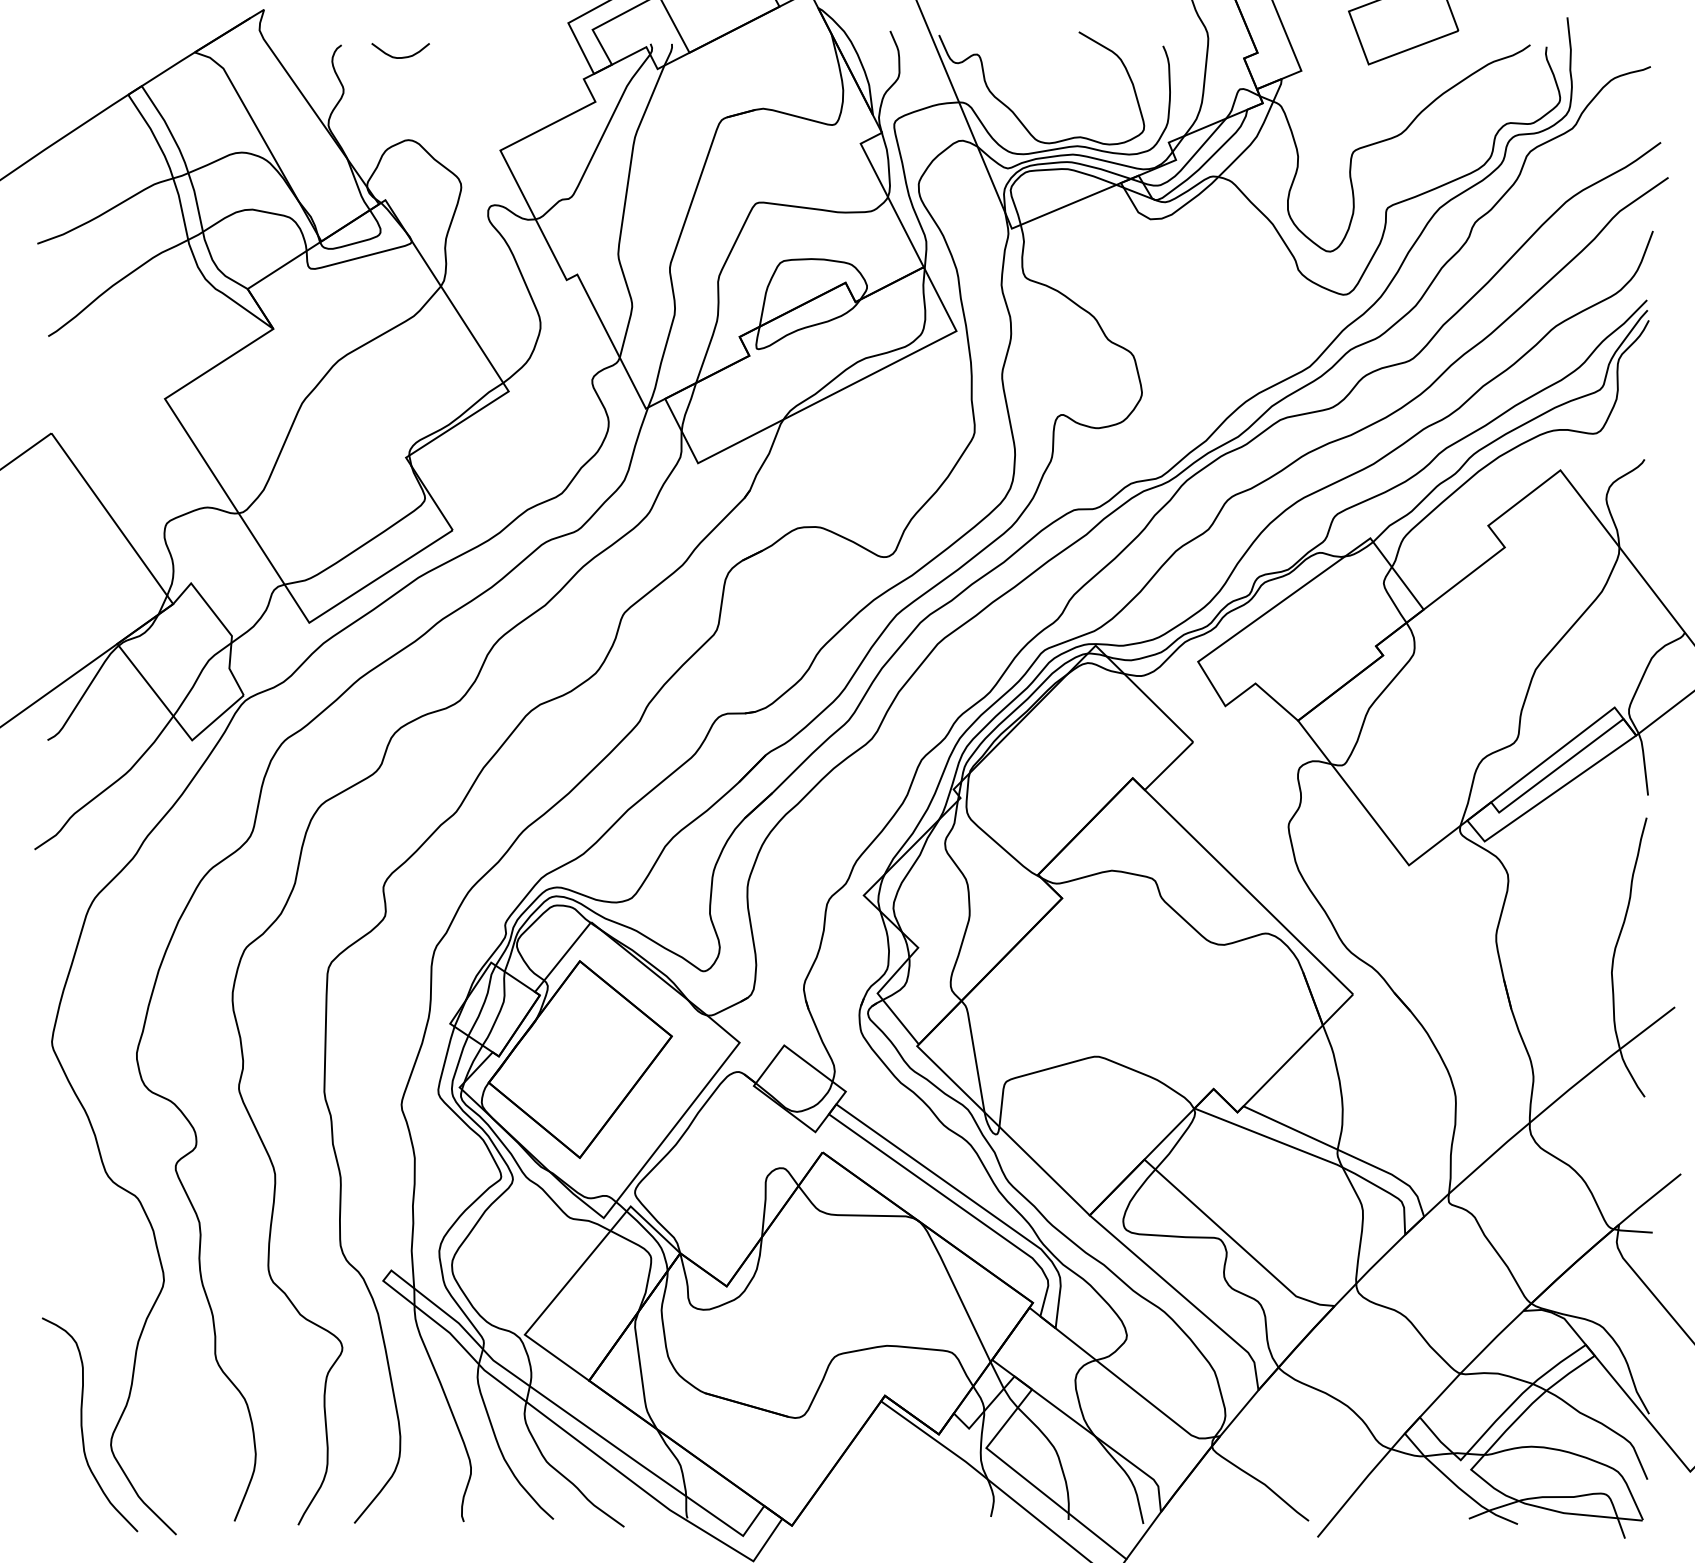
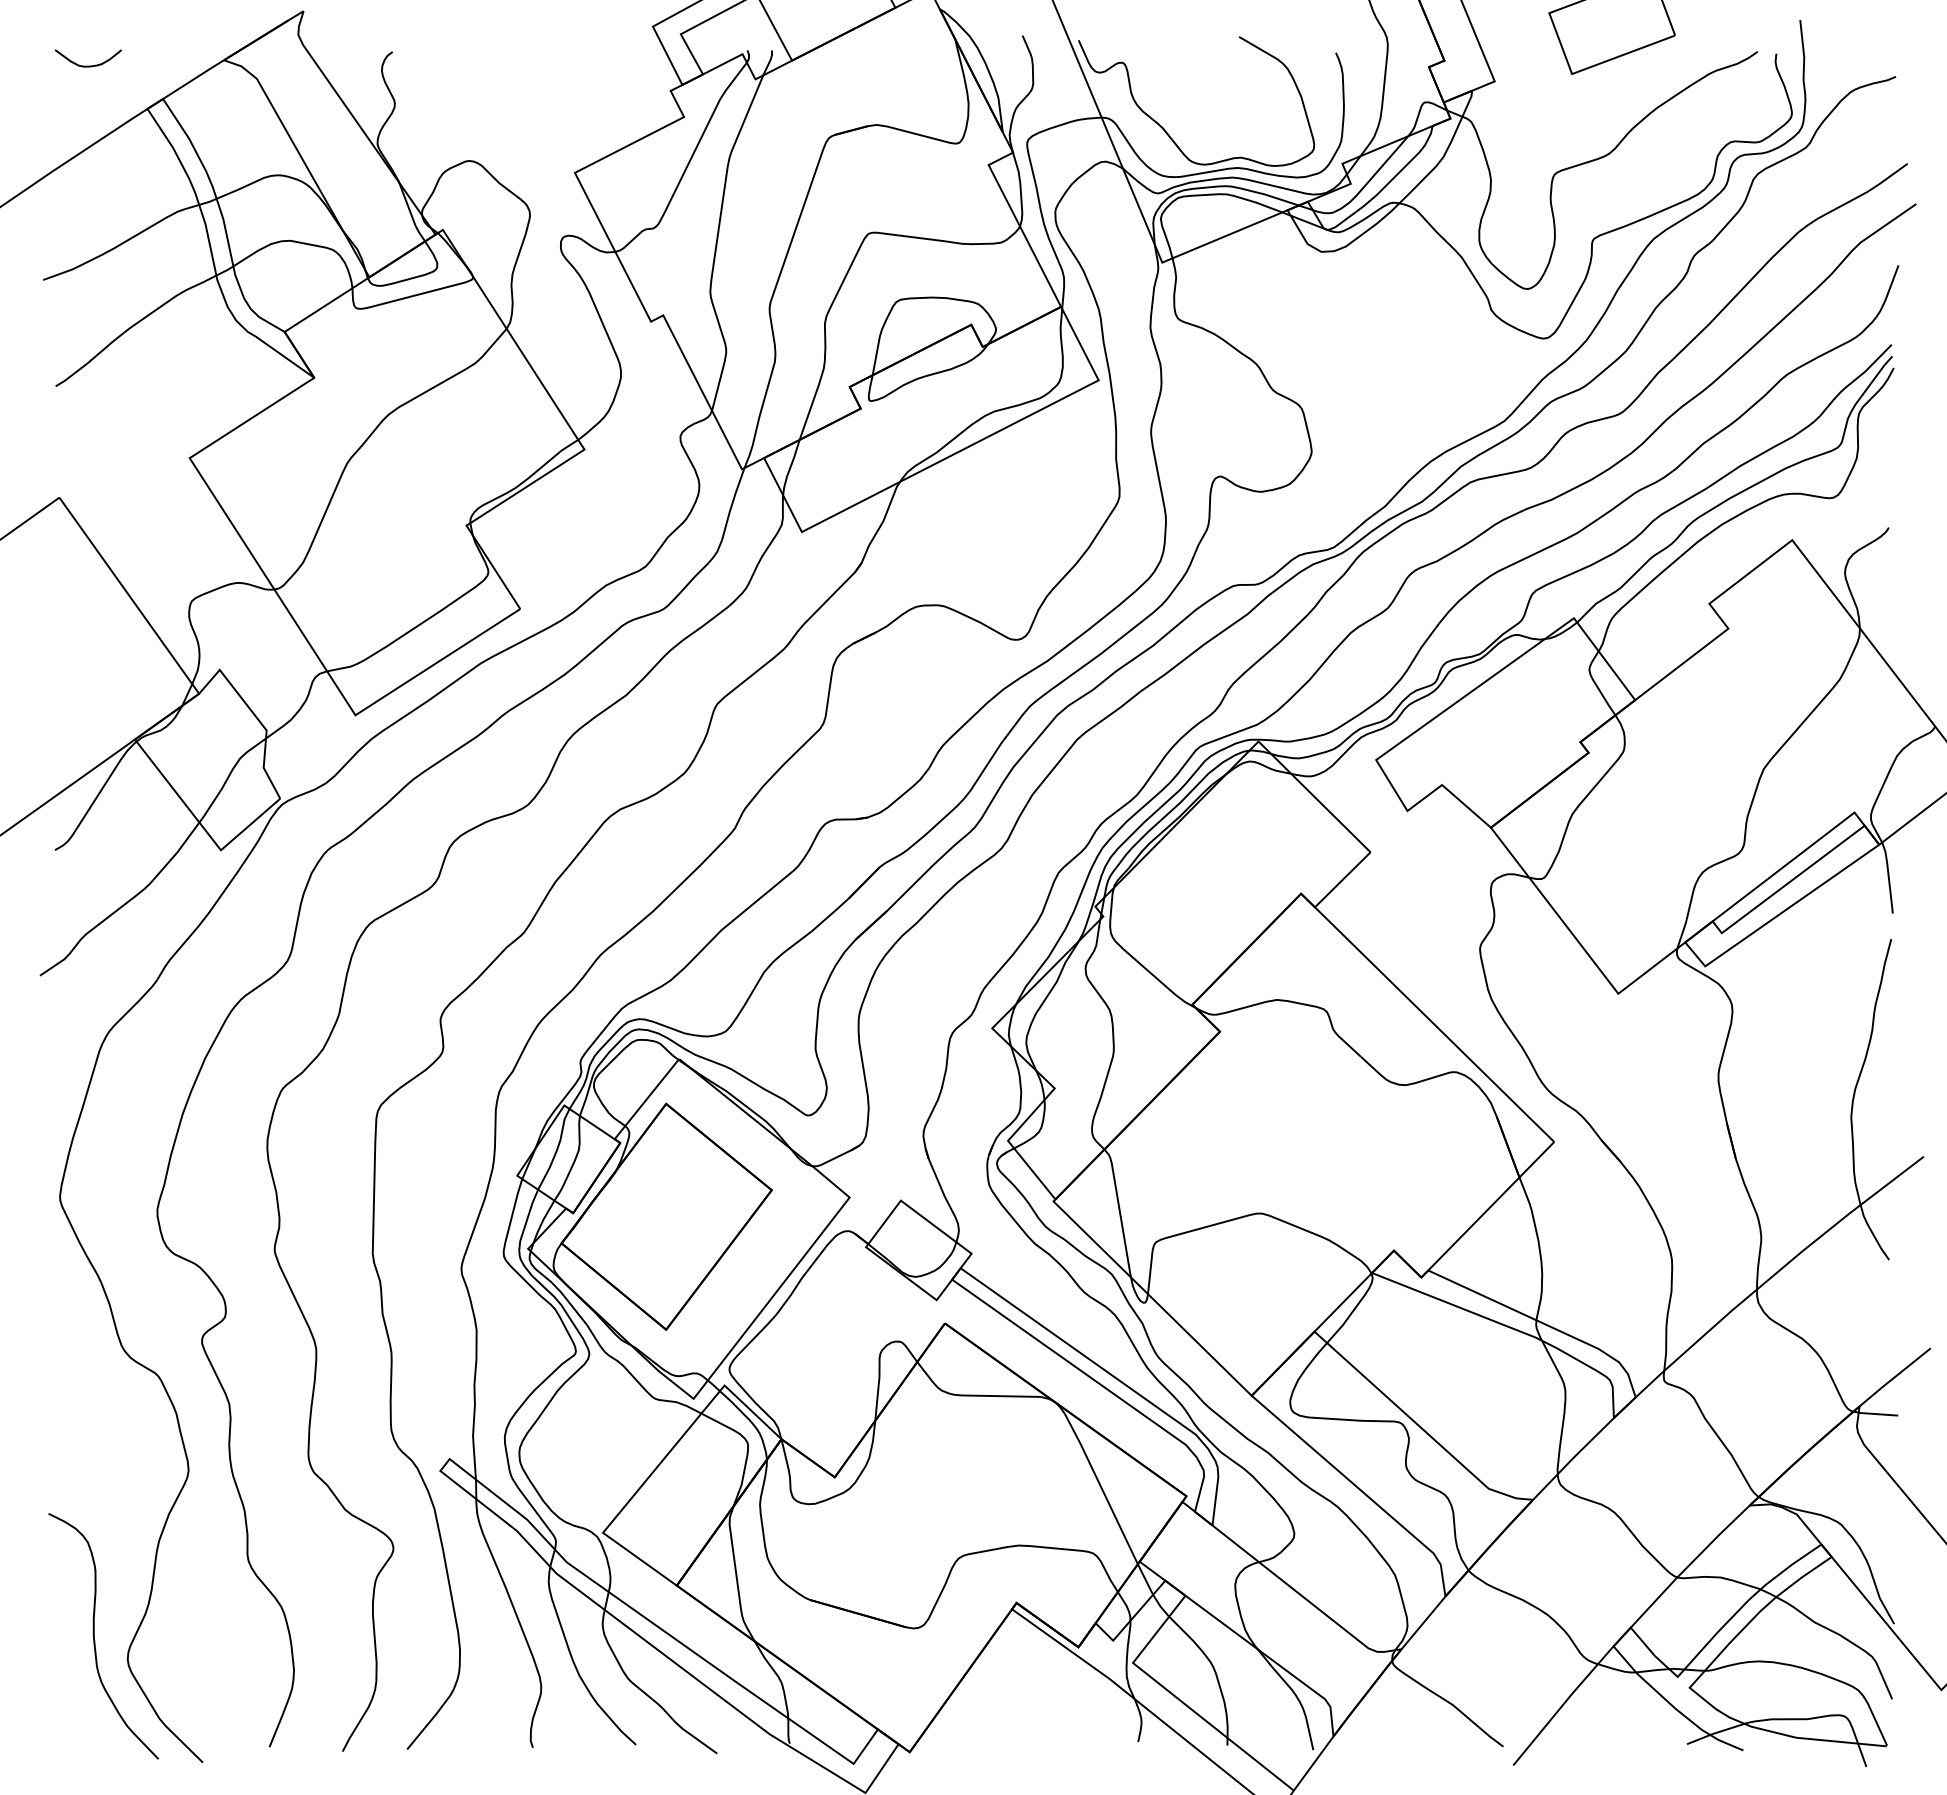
curve: (399, 56) -> (87, 65), moved

